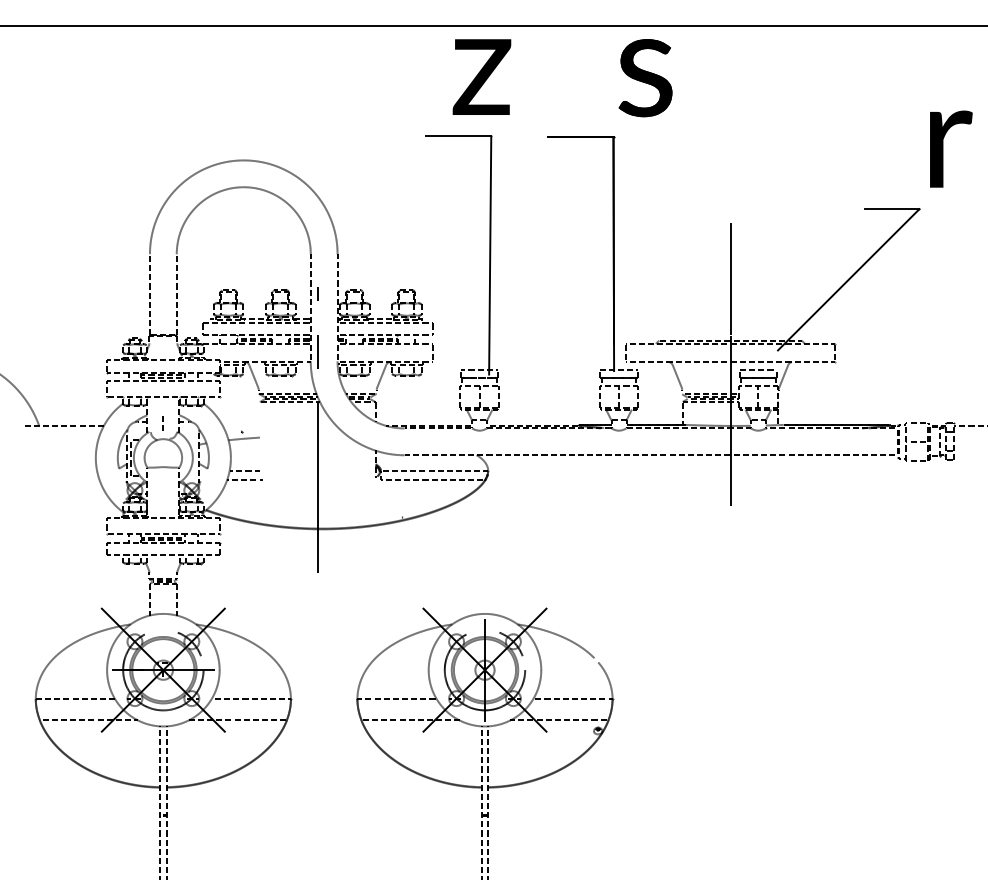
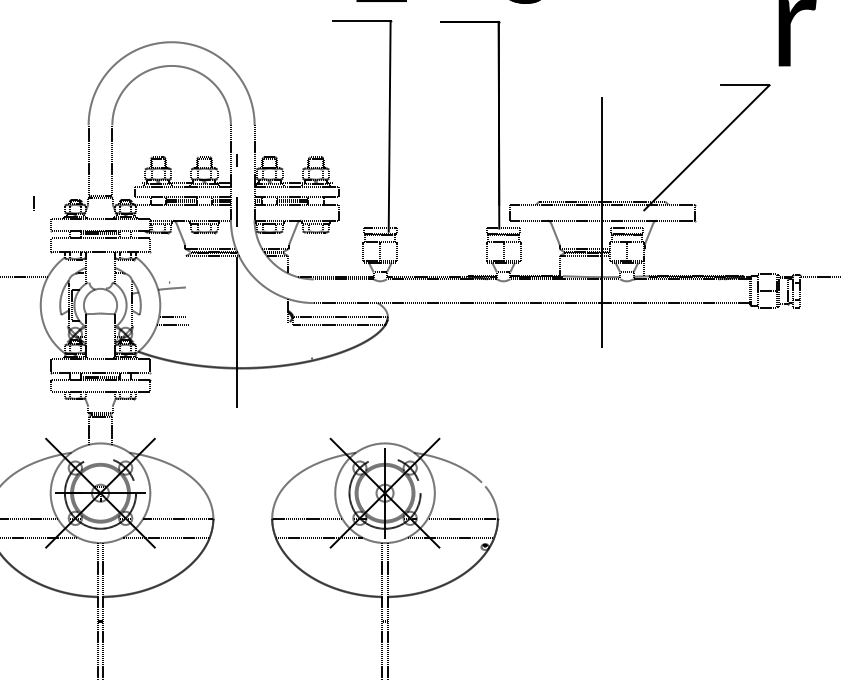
line: (162, 421) -> (33, 200), moved

